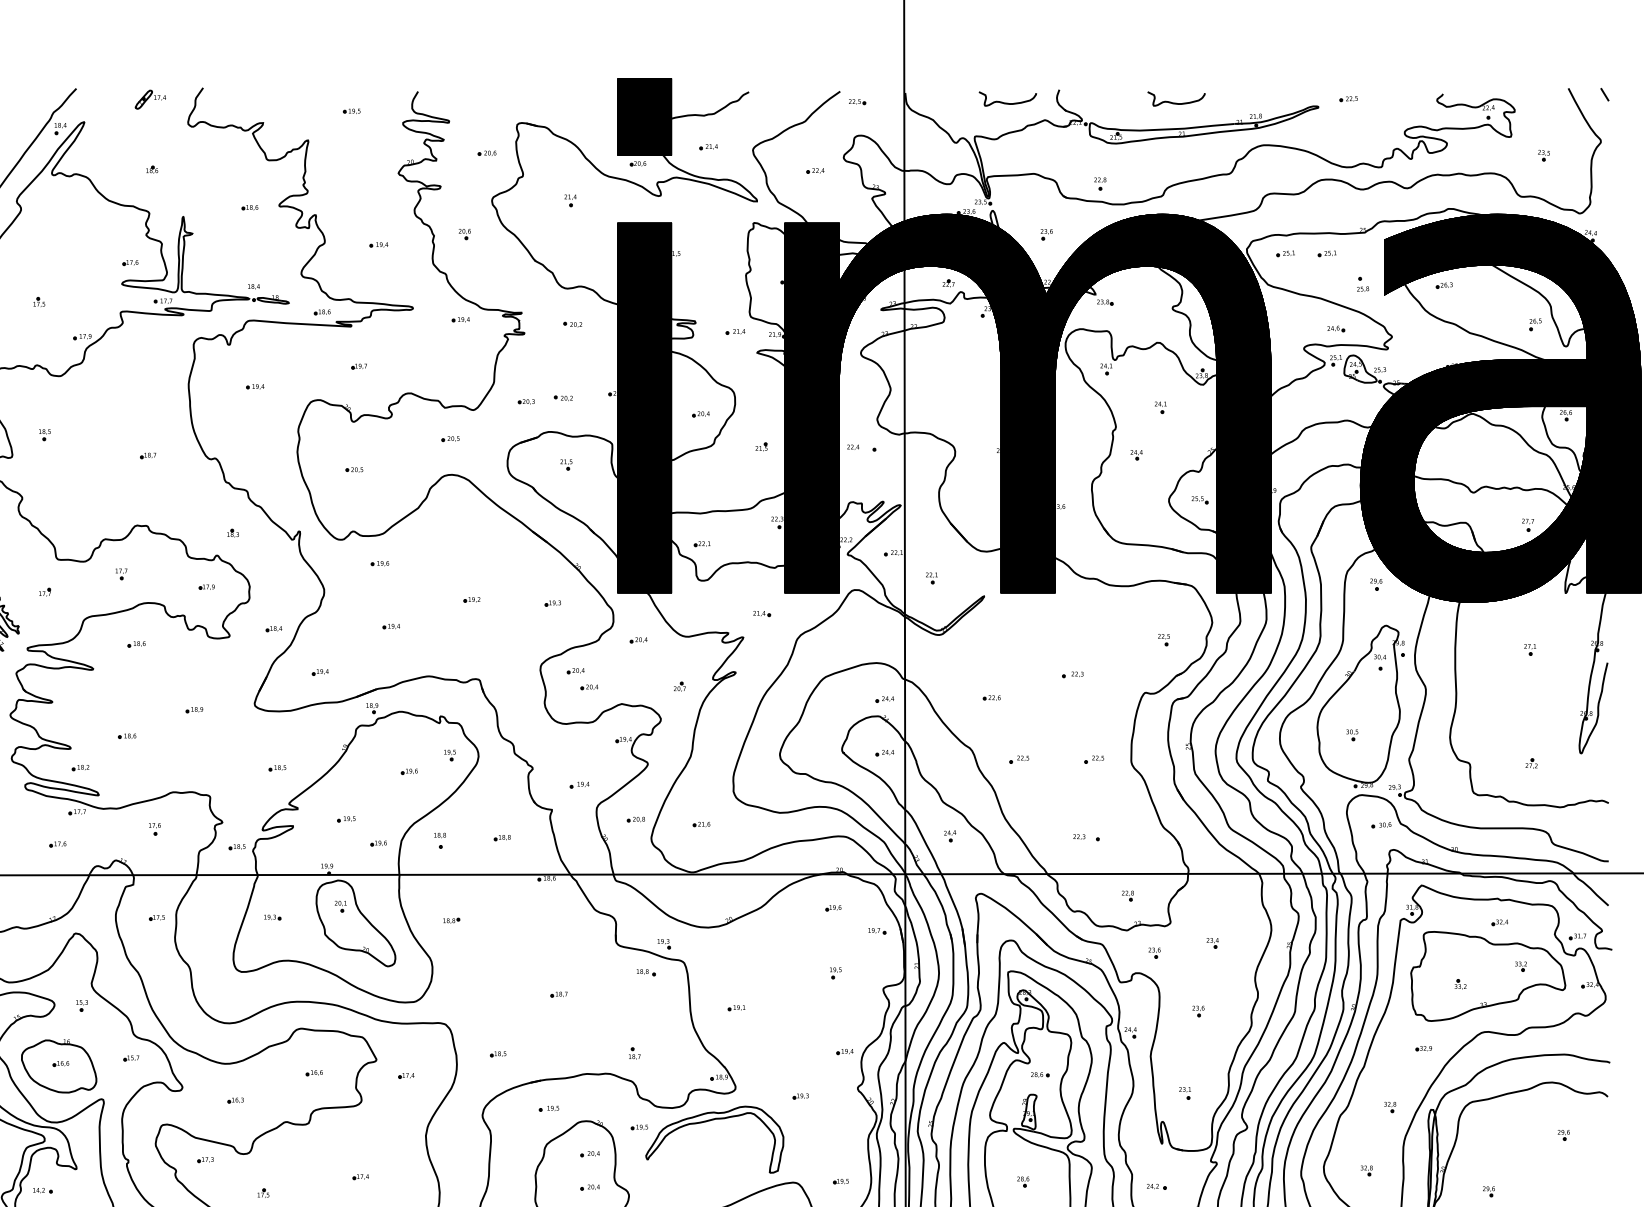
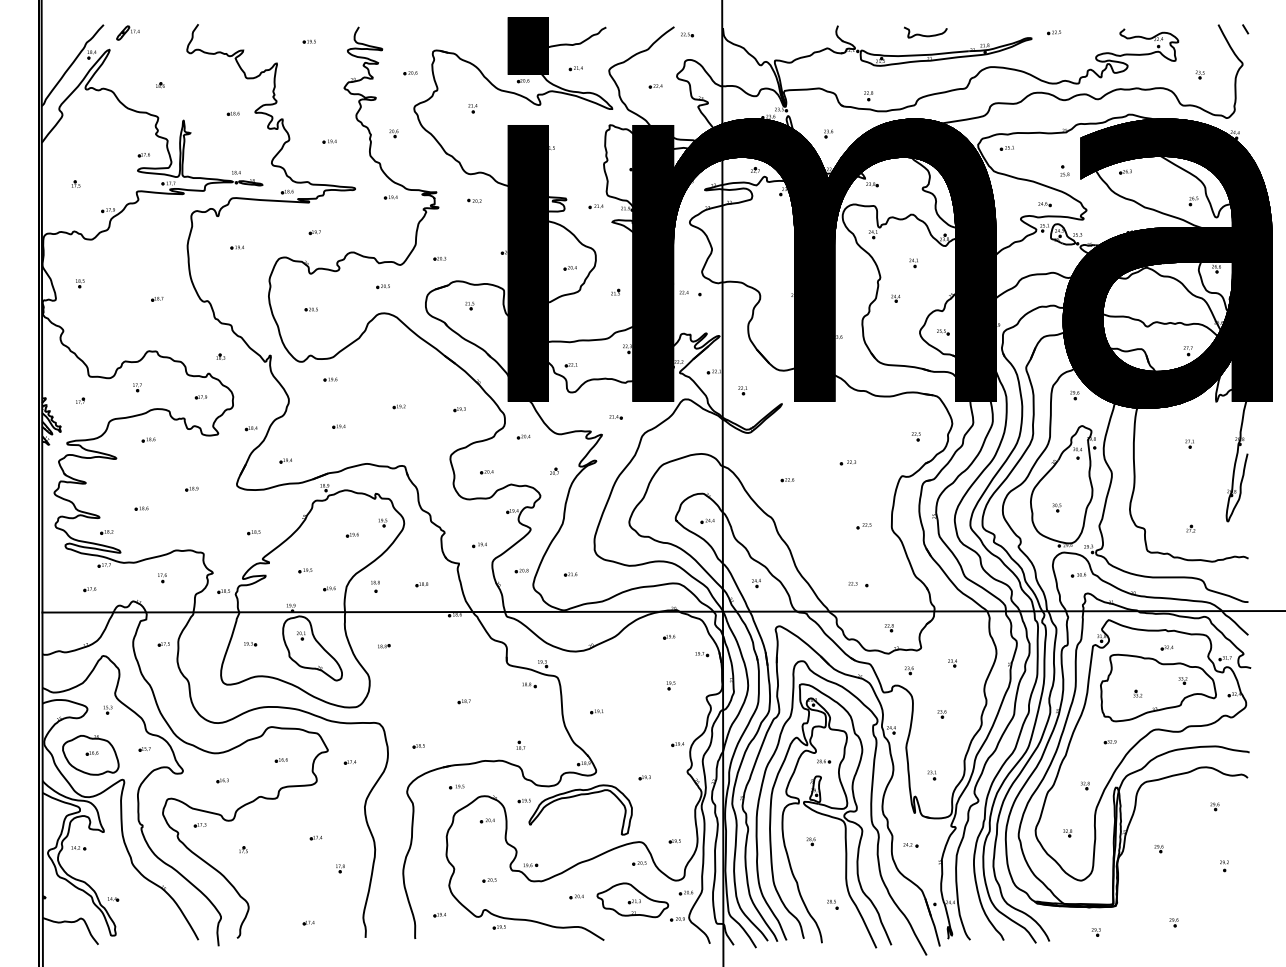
part: (149, 98) -> (127, 32), moved
curve: (1007, 102) -> (799, 35), removed
part: (1326, 254) -> (1037, 148), removed
part: (563, 397) -> (467, 255), removed
part: (575, 670) -> (476, 459), removed
part: (884, 698) -> (707, 480), removed
part: (1018, 760) -> (807, 526), removed
part: (588, 1187) -> (486, 845), removed

